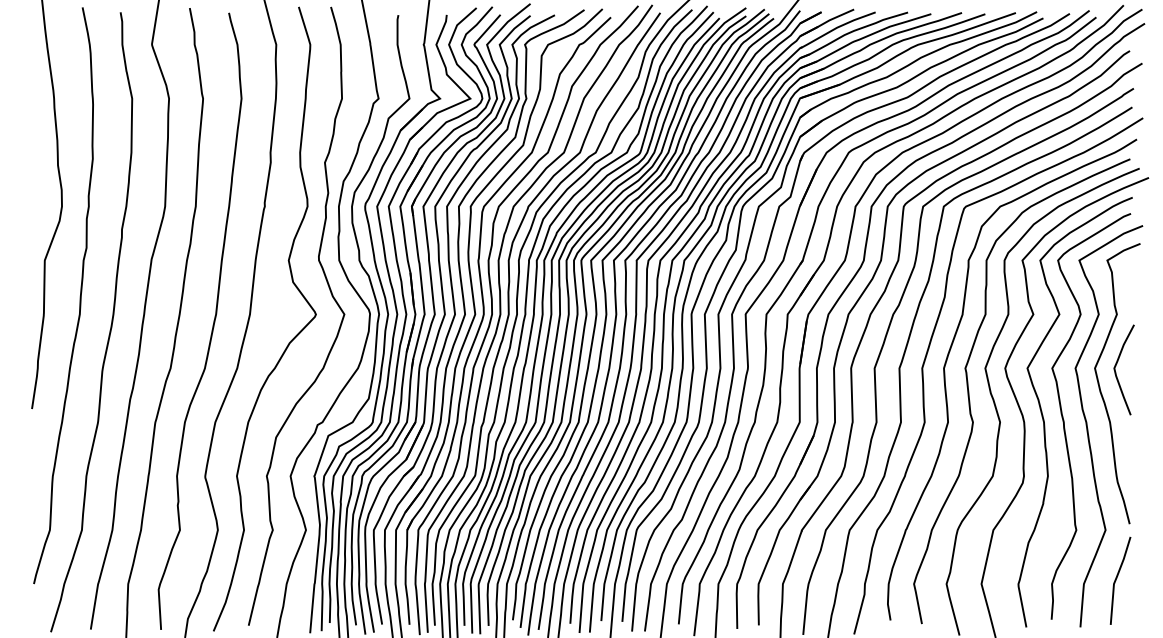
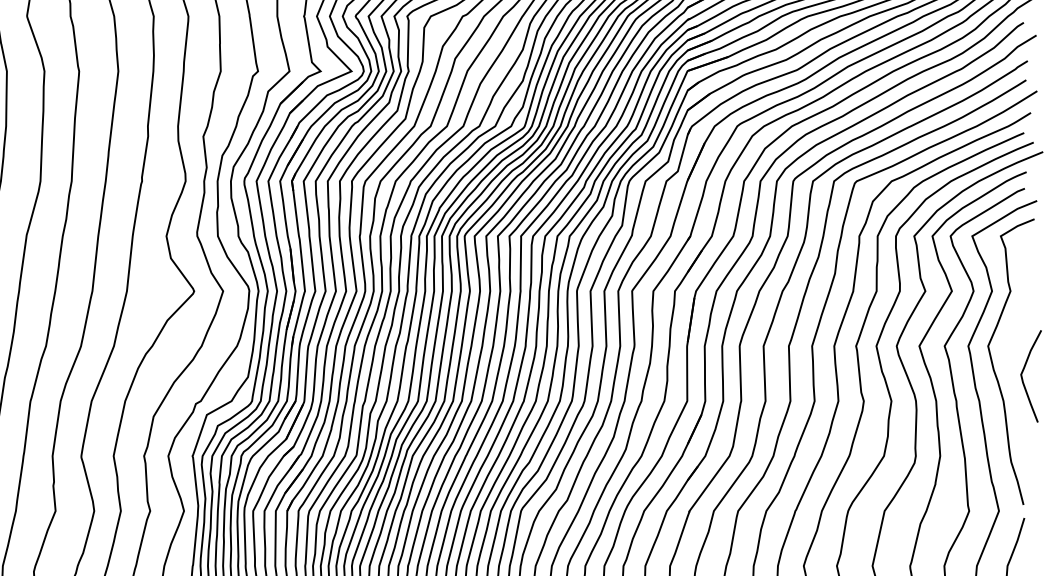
curve: (1116, 366) -> (1023, 372), moved

